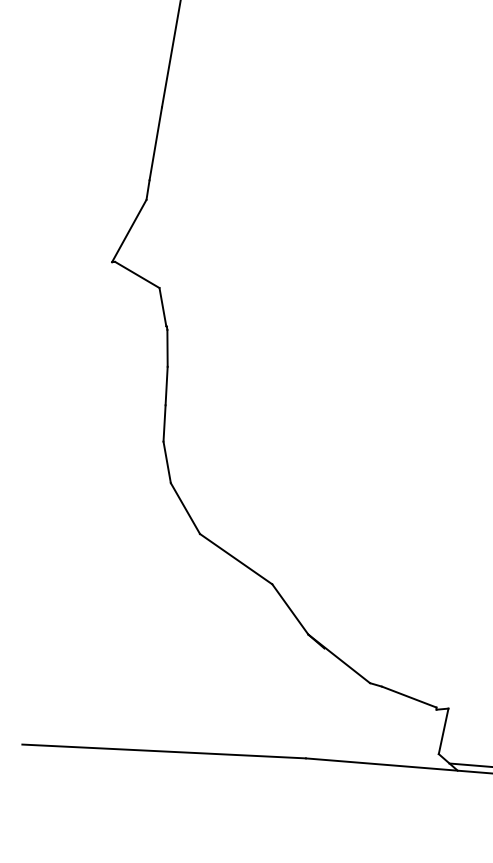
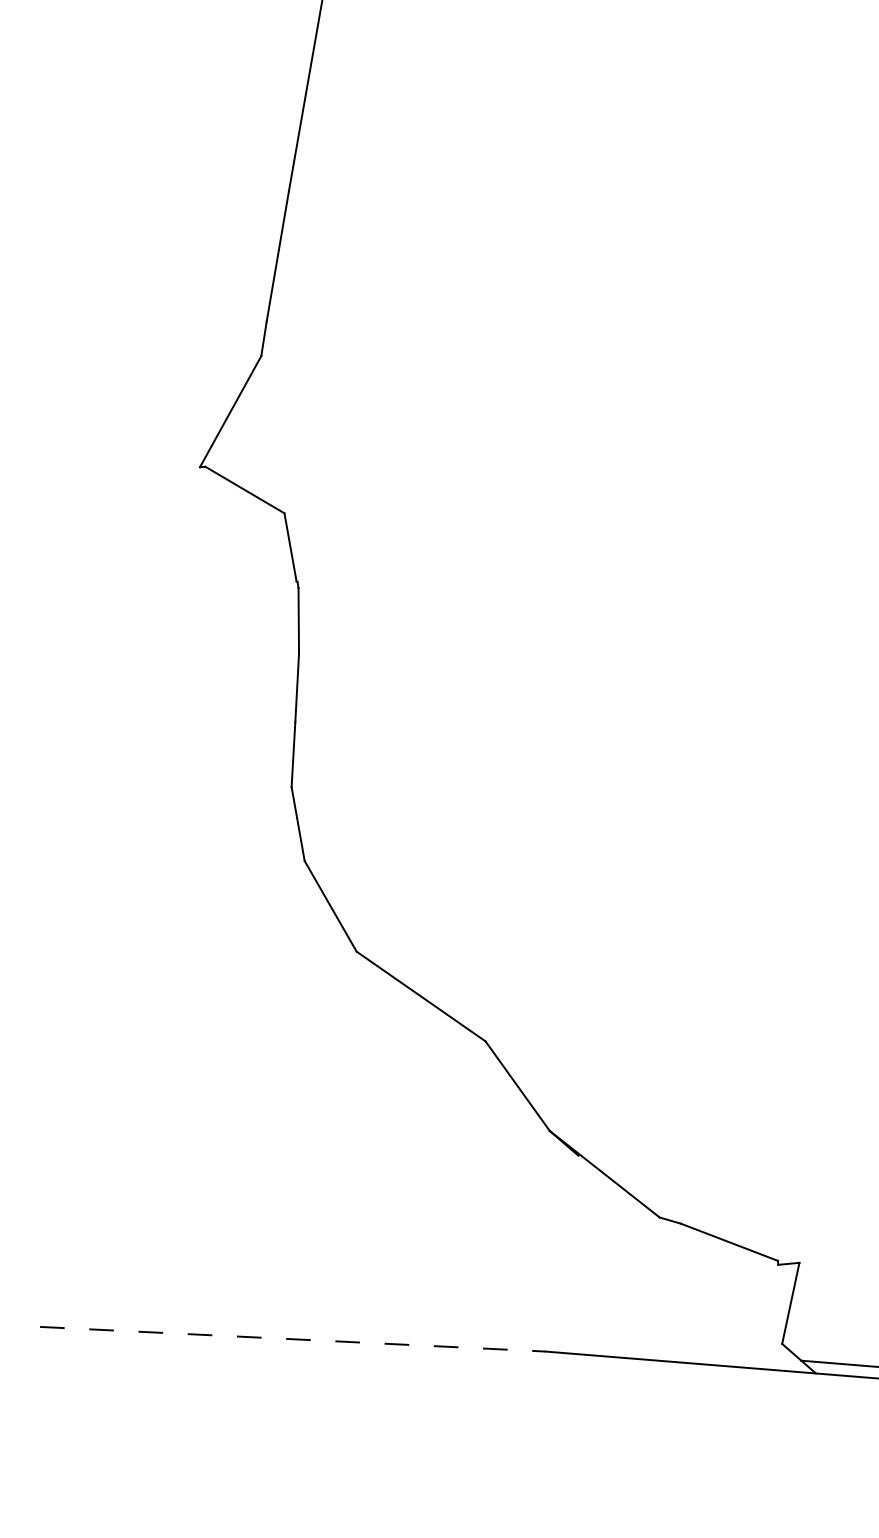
line: (164, 751) -> (293, 1339), solid -> dashed

